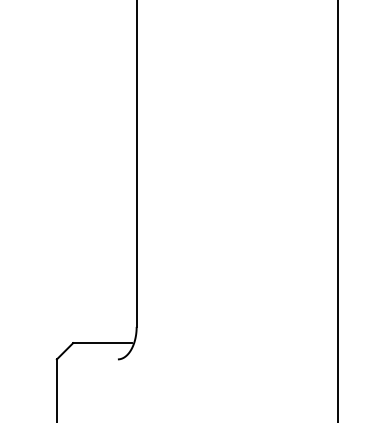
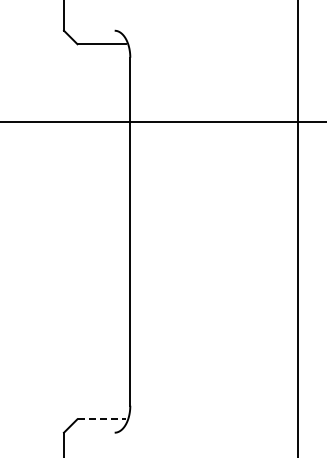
line: (103, 343) -> (102, 419), solid -> dashed

